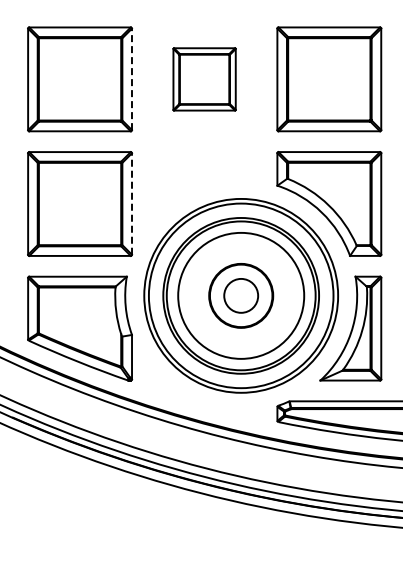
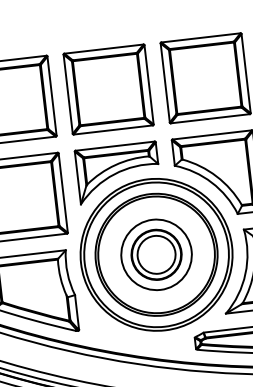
line: (131, 79) -> (51, 96), dashed -> solid
part: (204, 79) -> (108, 89), size x1.67
part: (204, 186) -> (118, 172), added
line: (132, 204) -> (63, 193), dashed -> solid
circle: (240, 295) -> (155, 254), size x1.43
circle: (241, 295) -> (156, 254), size x0.71

